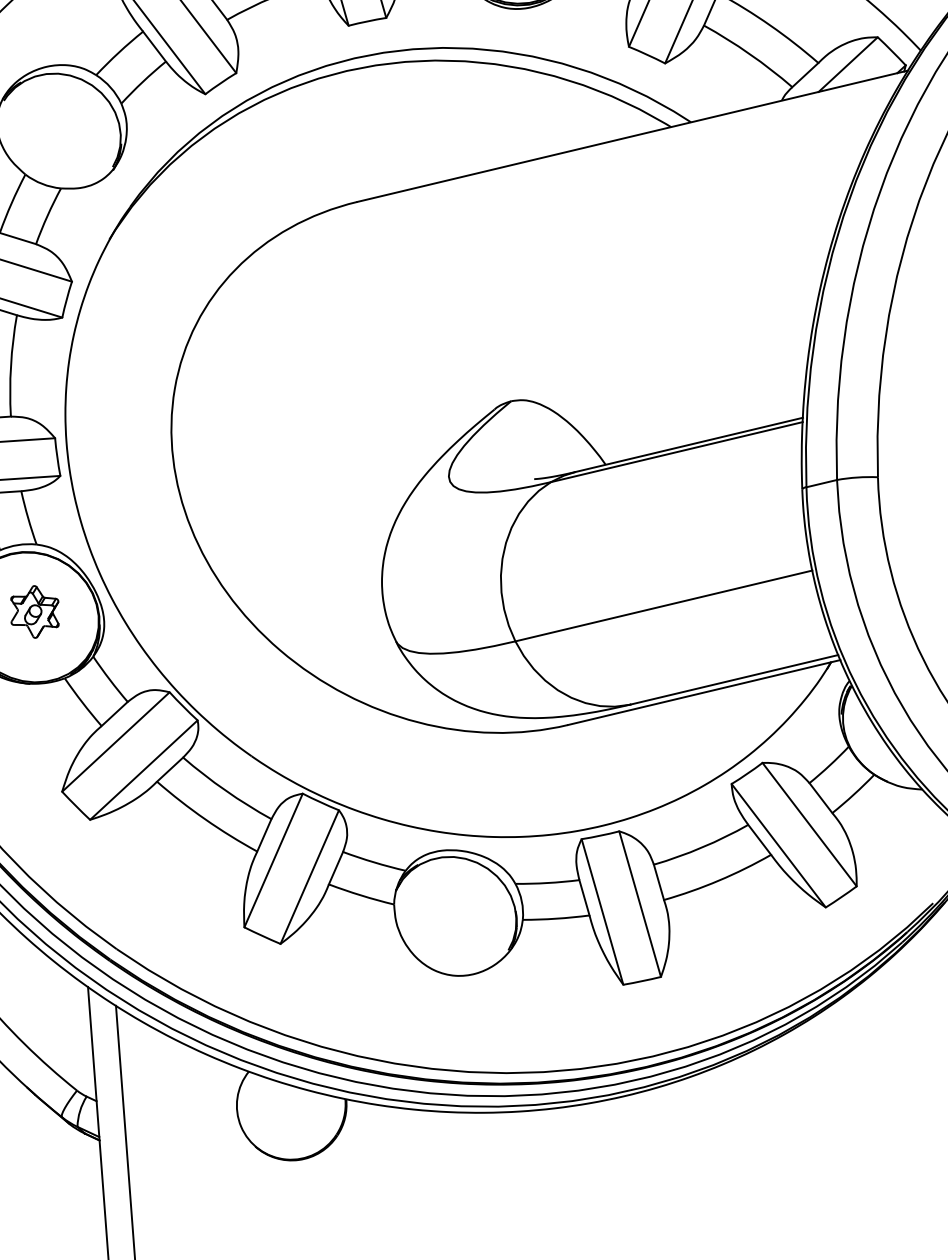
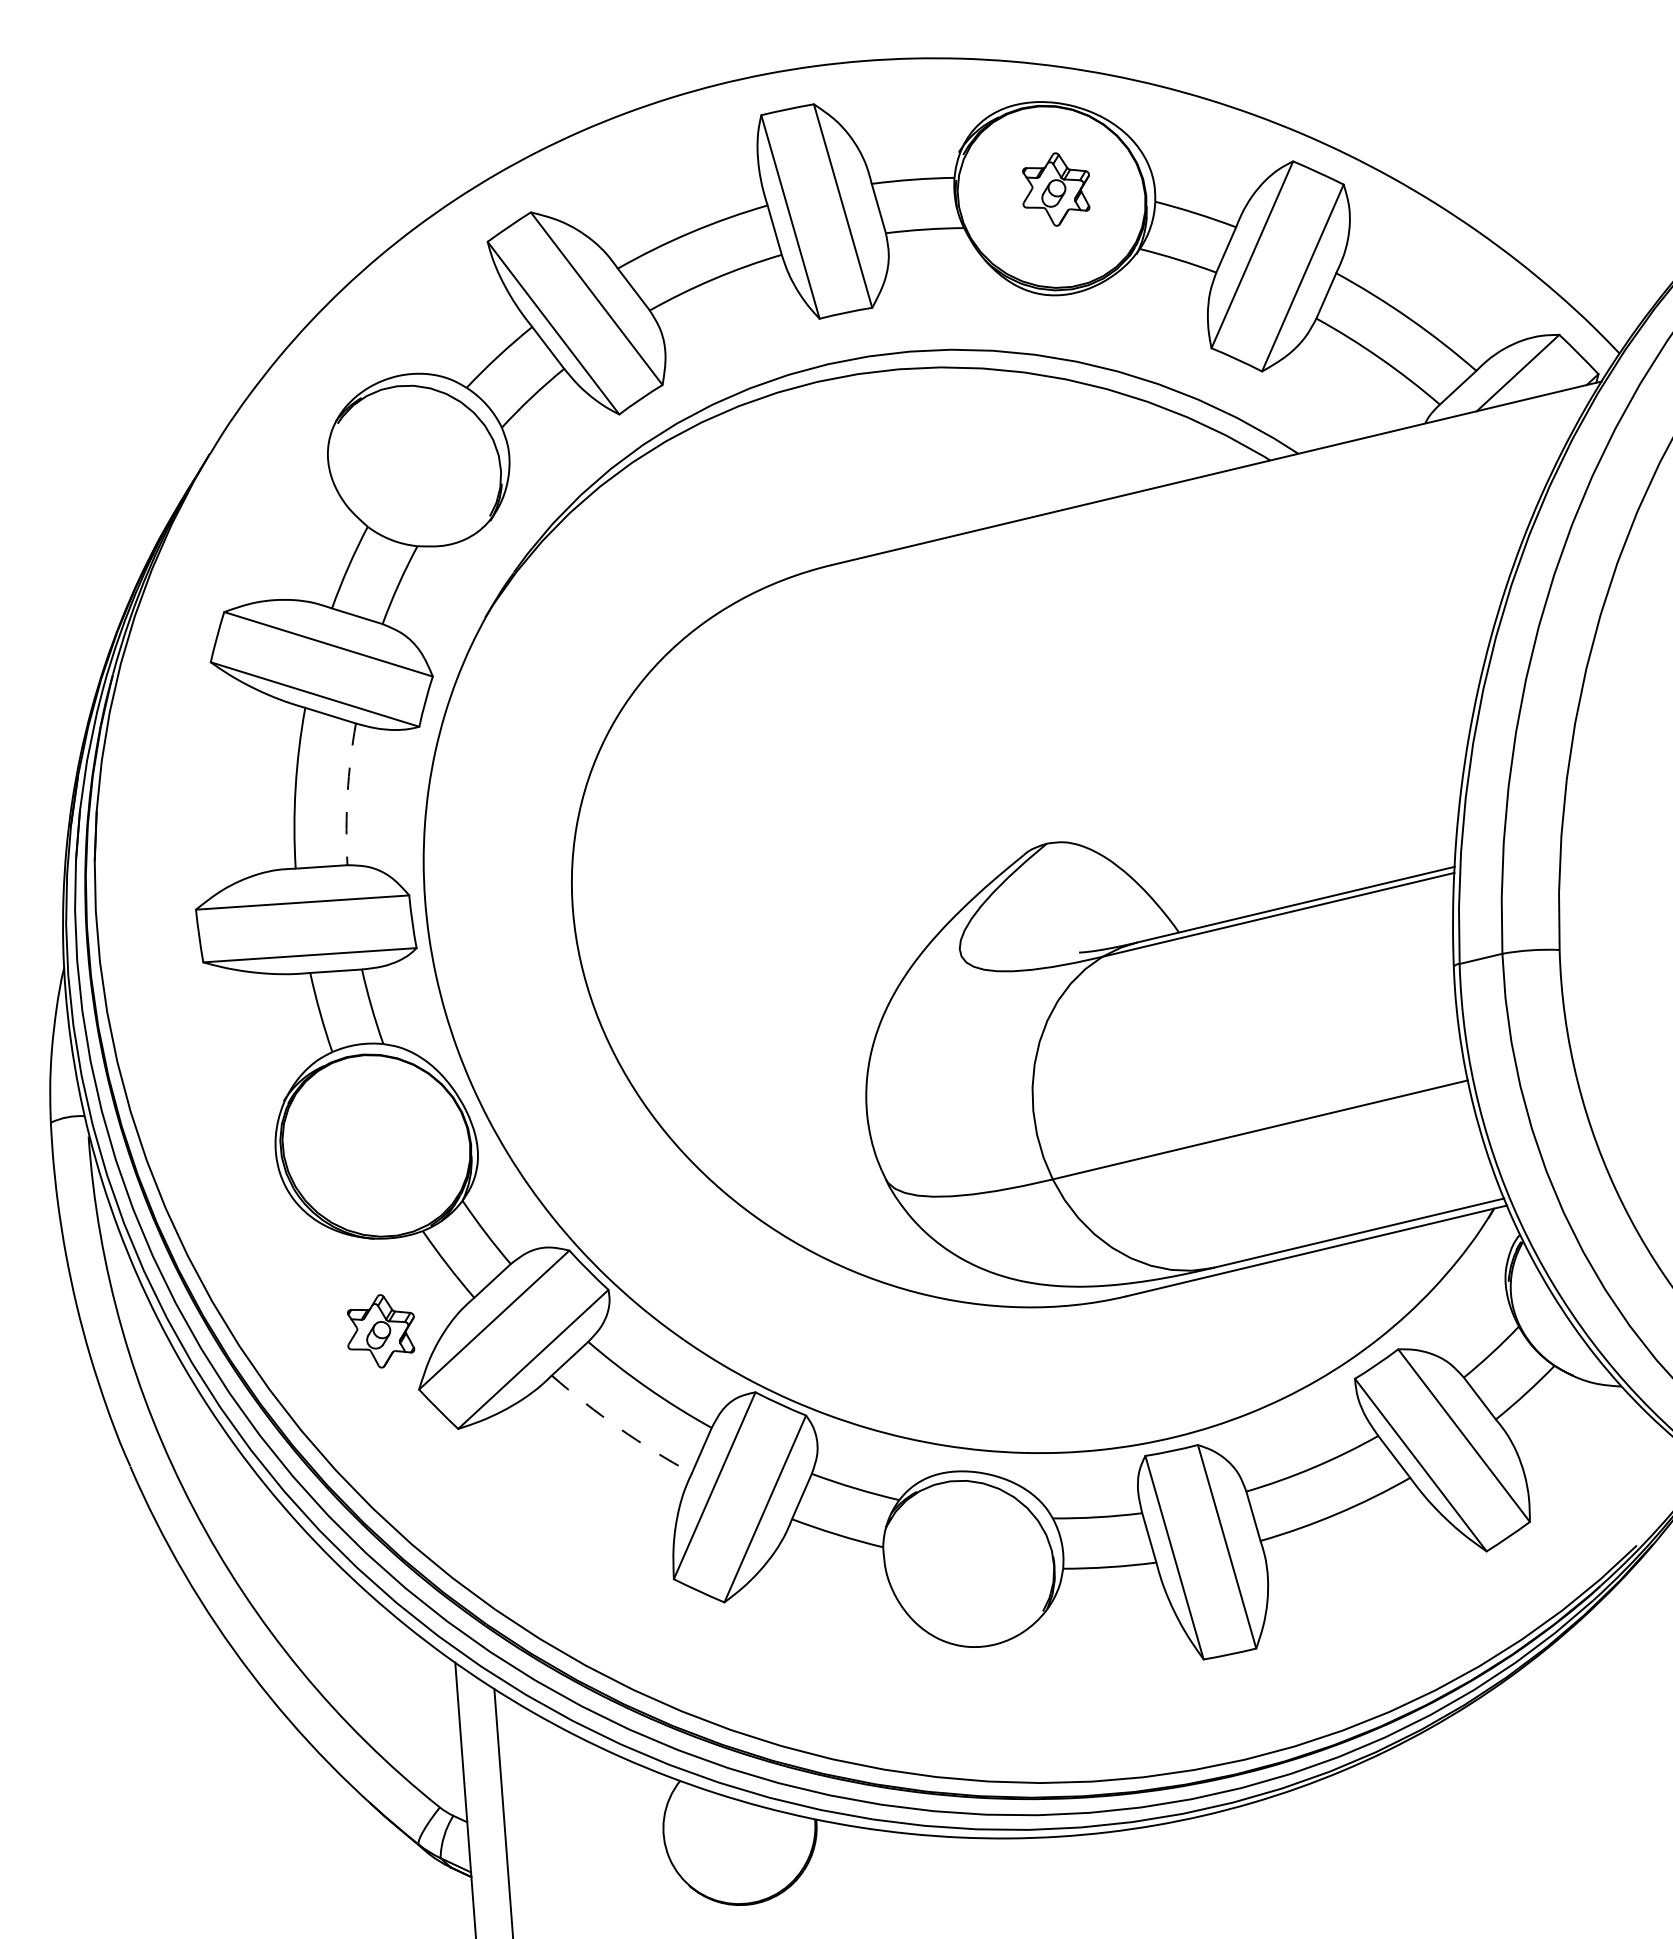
arc: (10, 366) -> (347, 794), solid -> dashed
part: (35, 612) -> (381, 1331), moved
arc: (205, 819) -> (619, 1428), solid -> dashed

